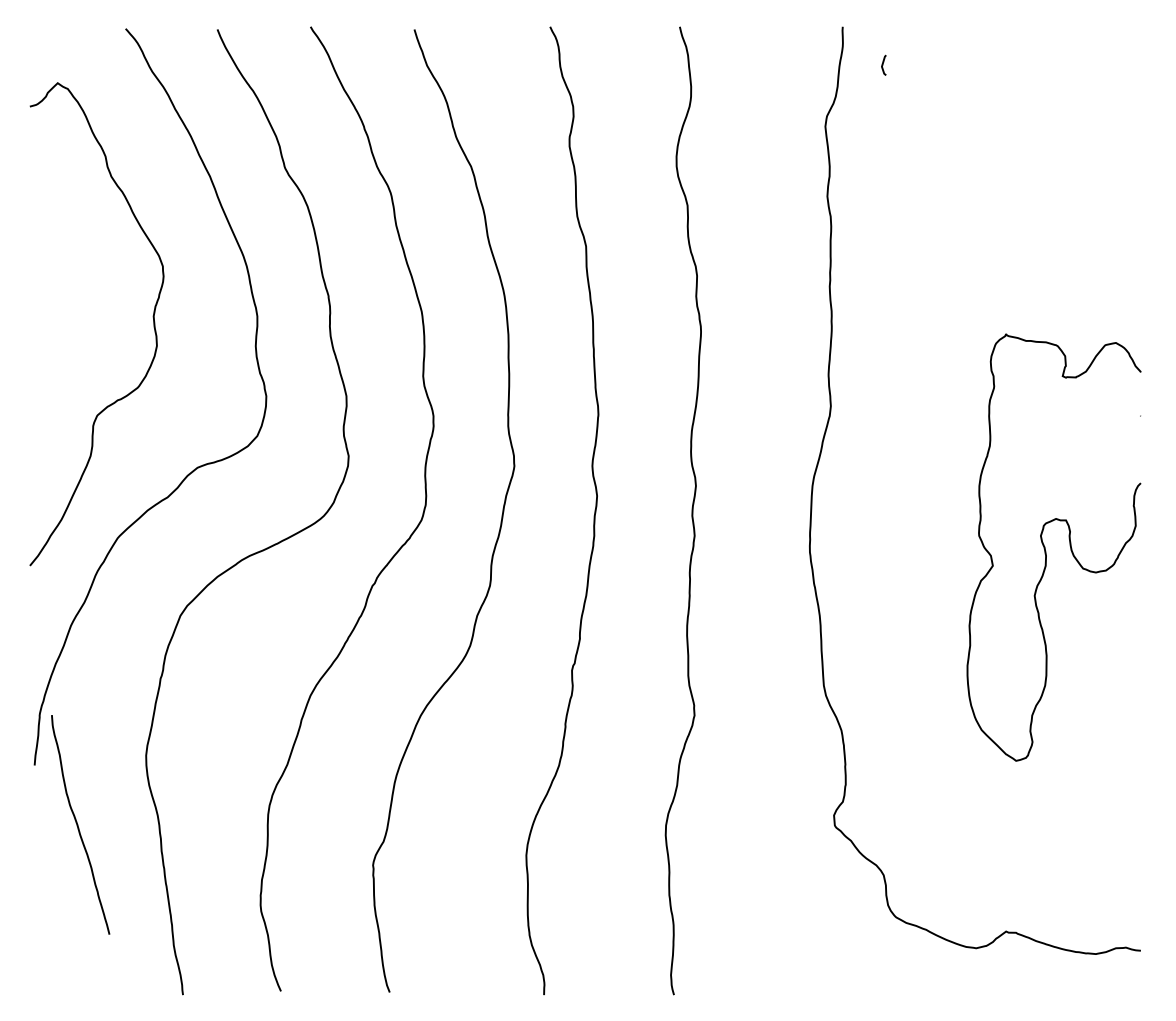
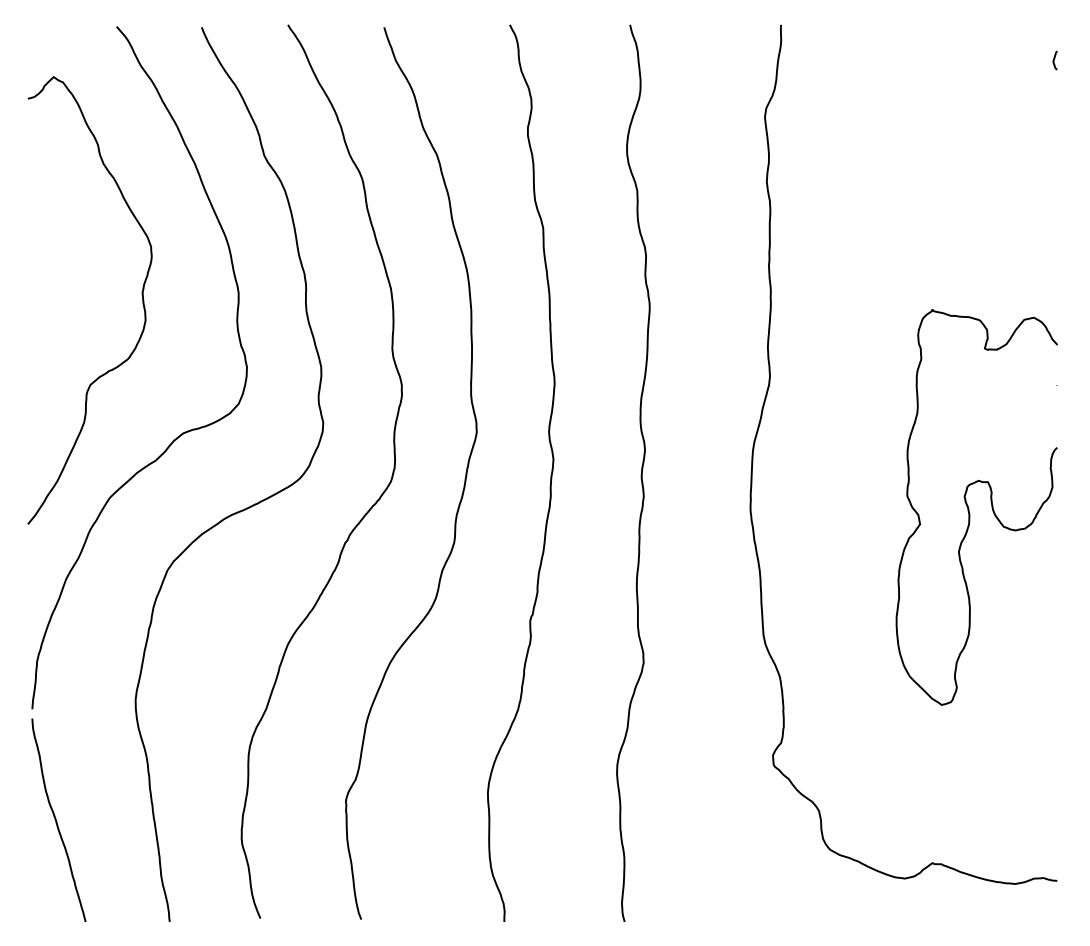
line: (883, 65) -> (1054, 60), moved
curve: (78, 824) -> (56, 819), moved

